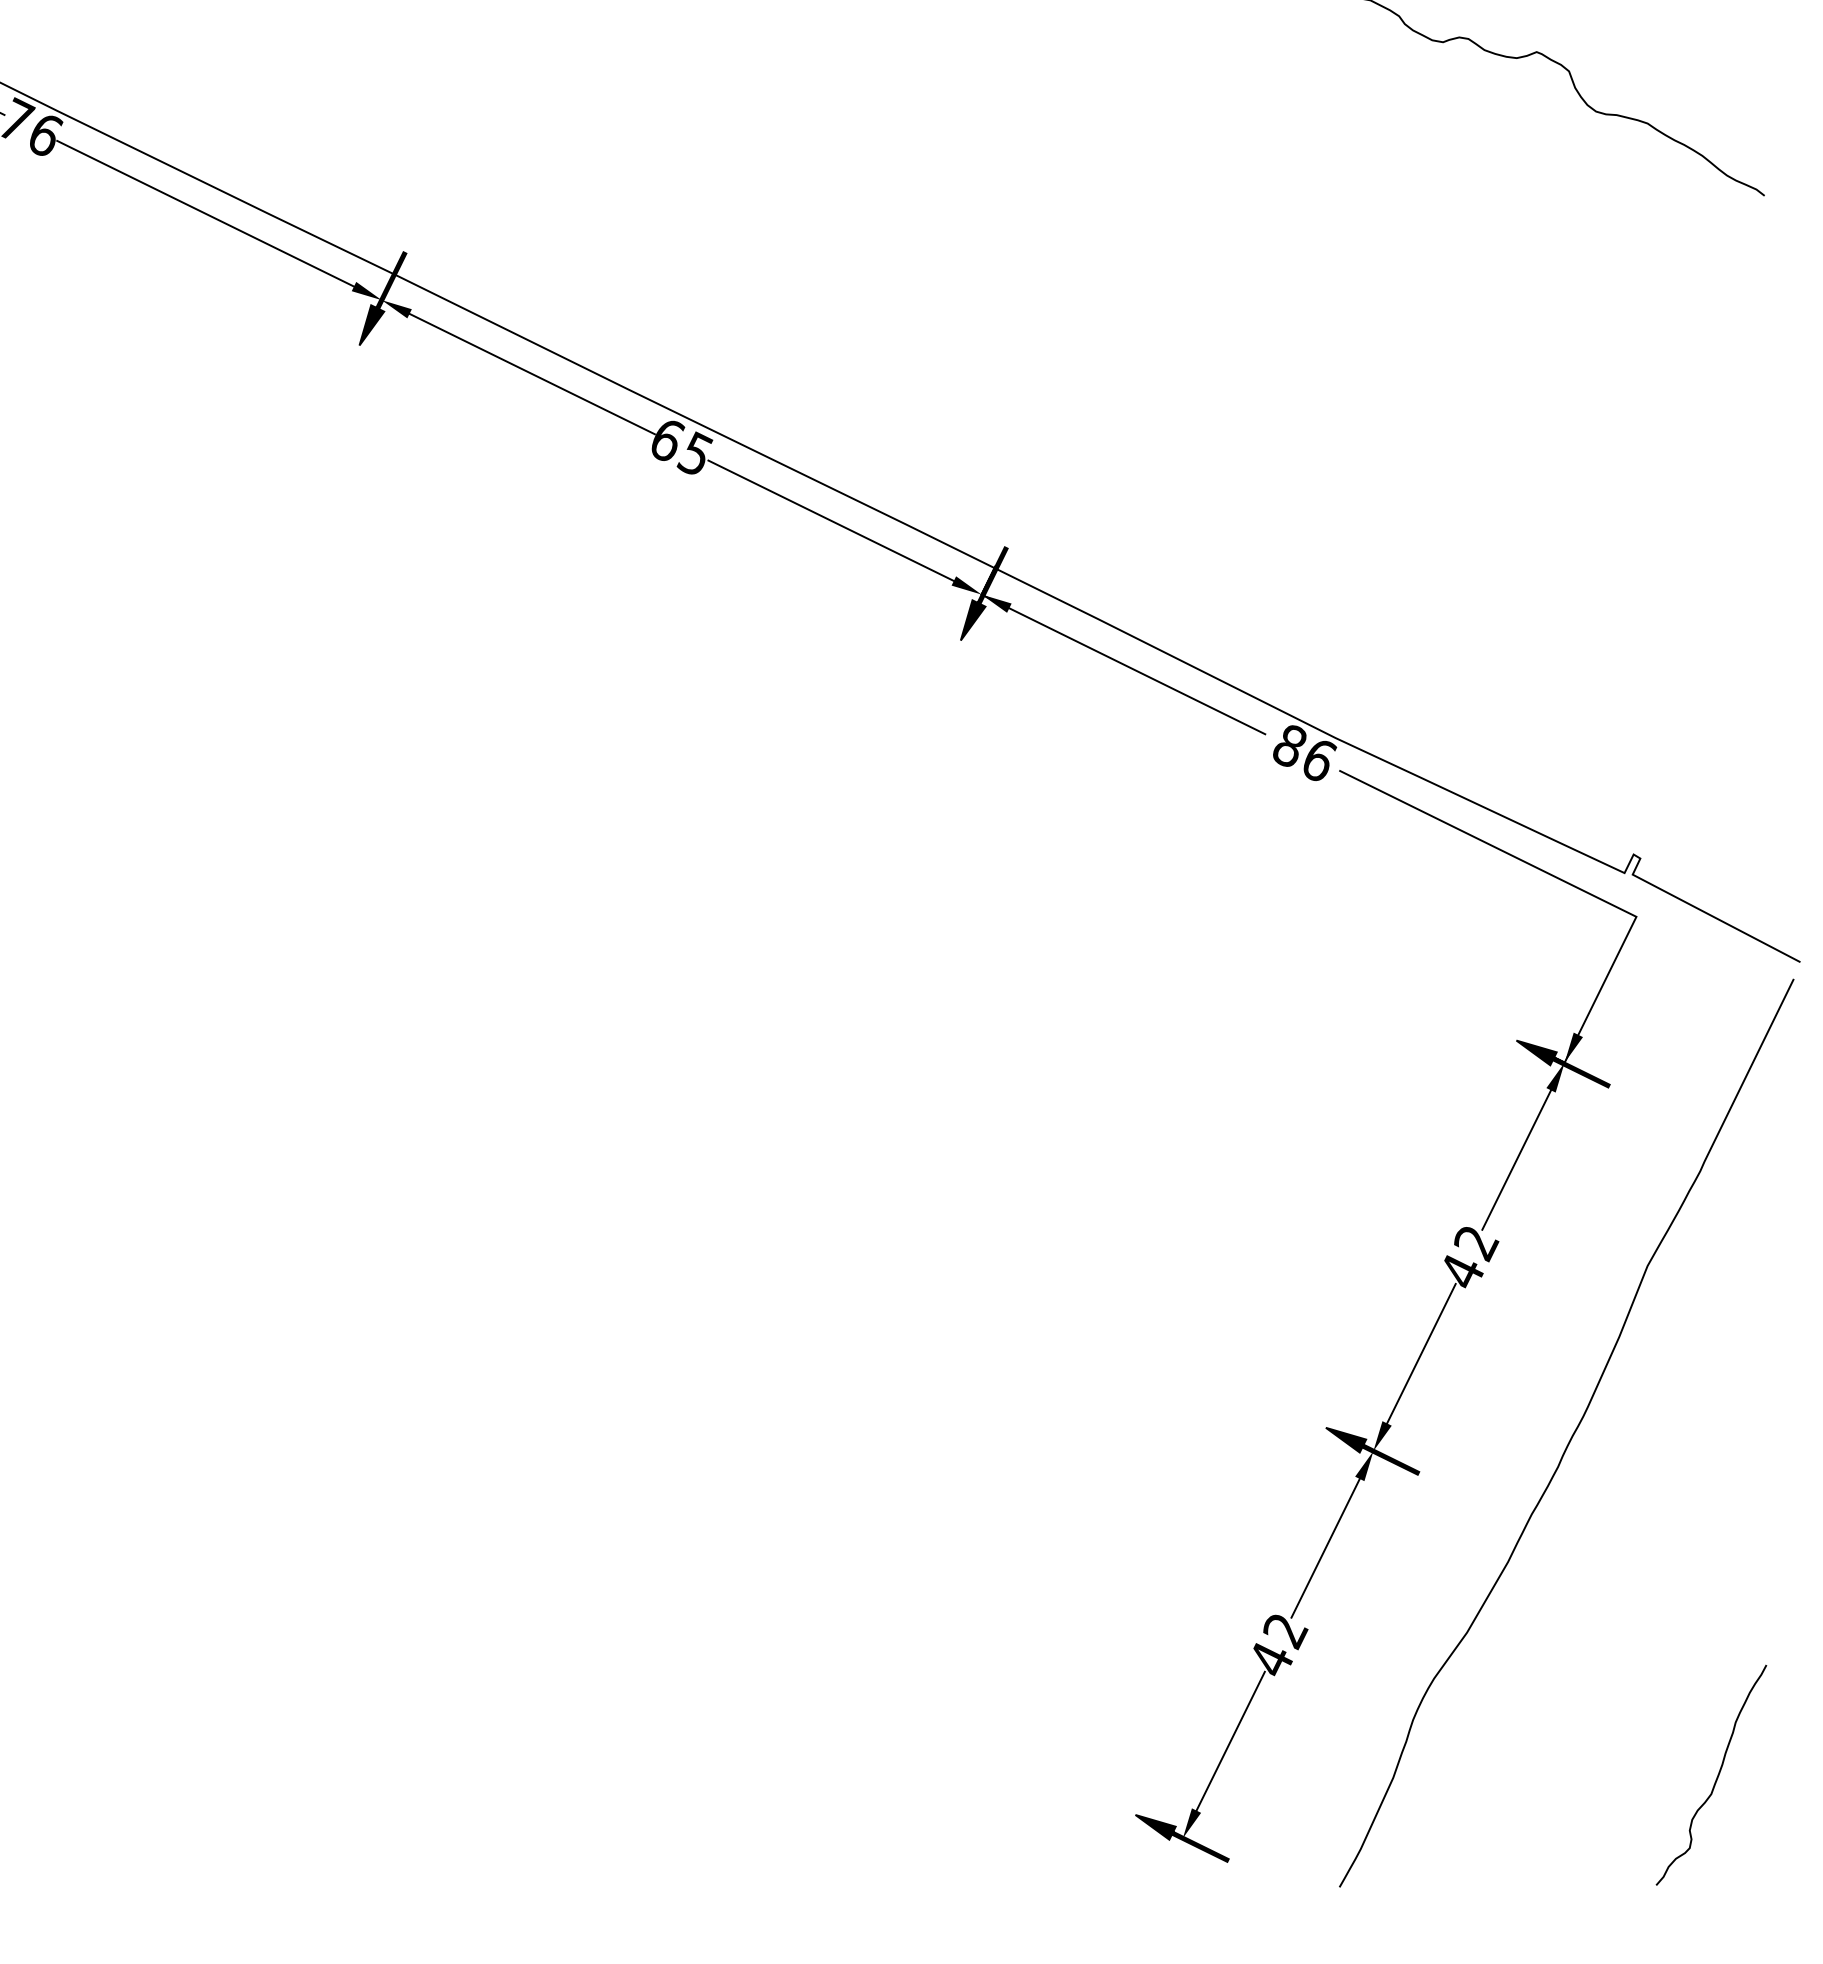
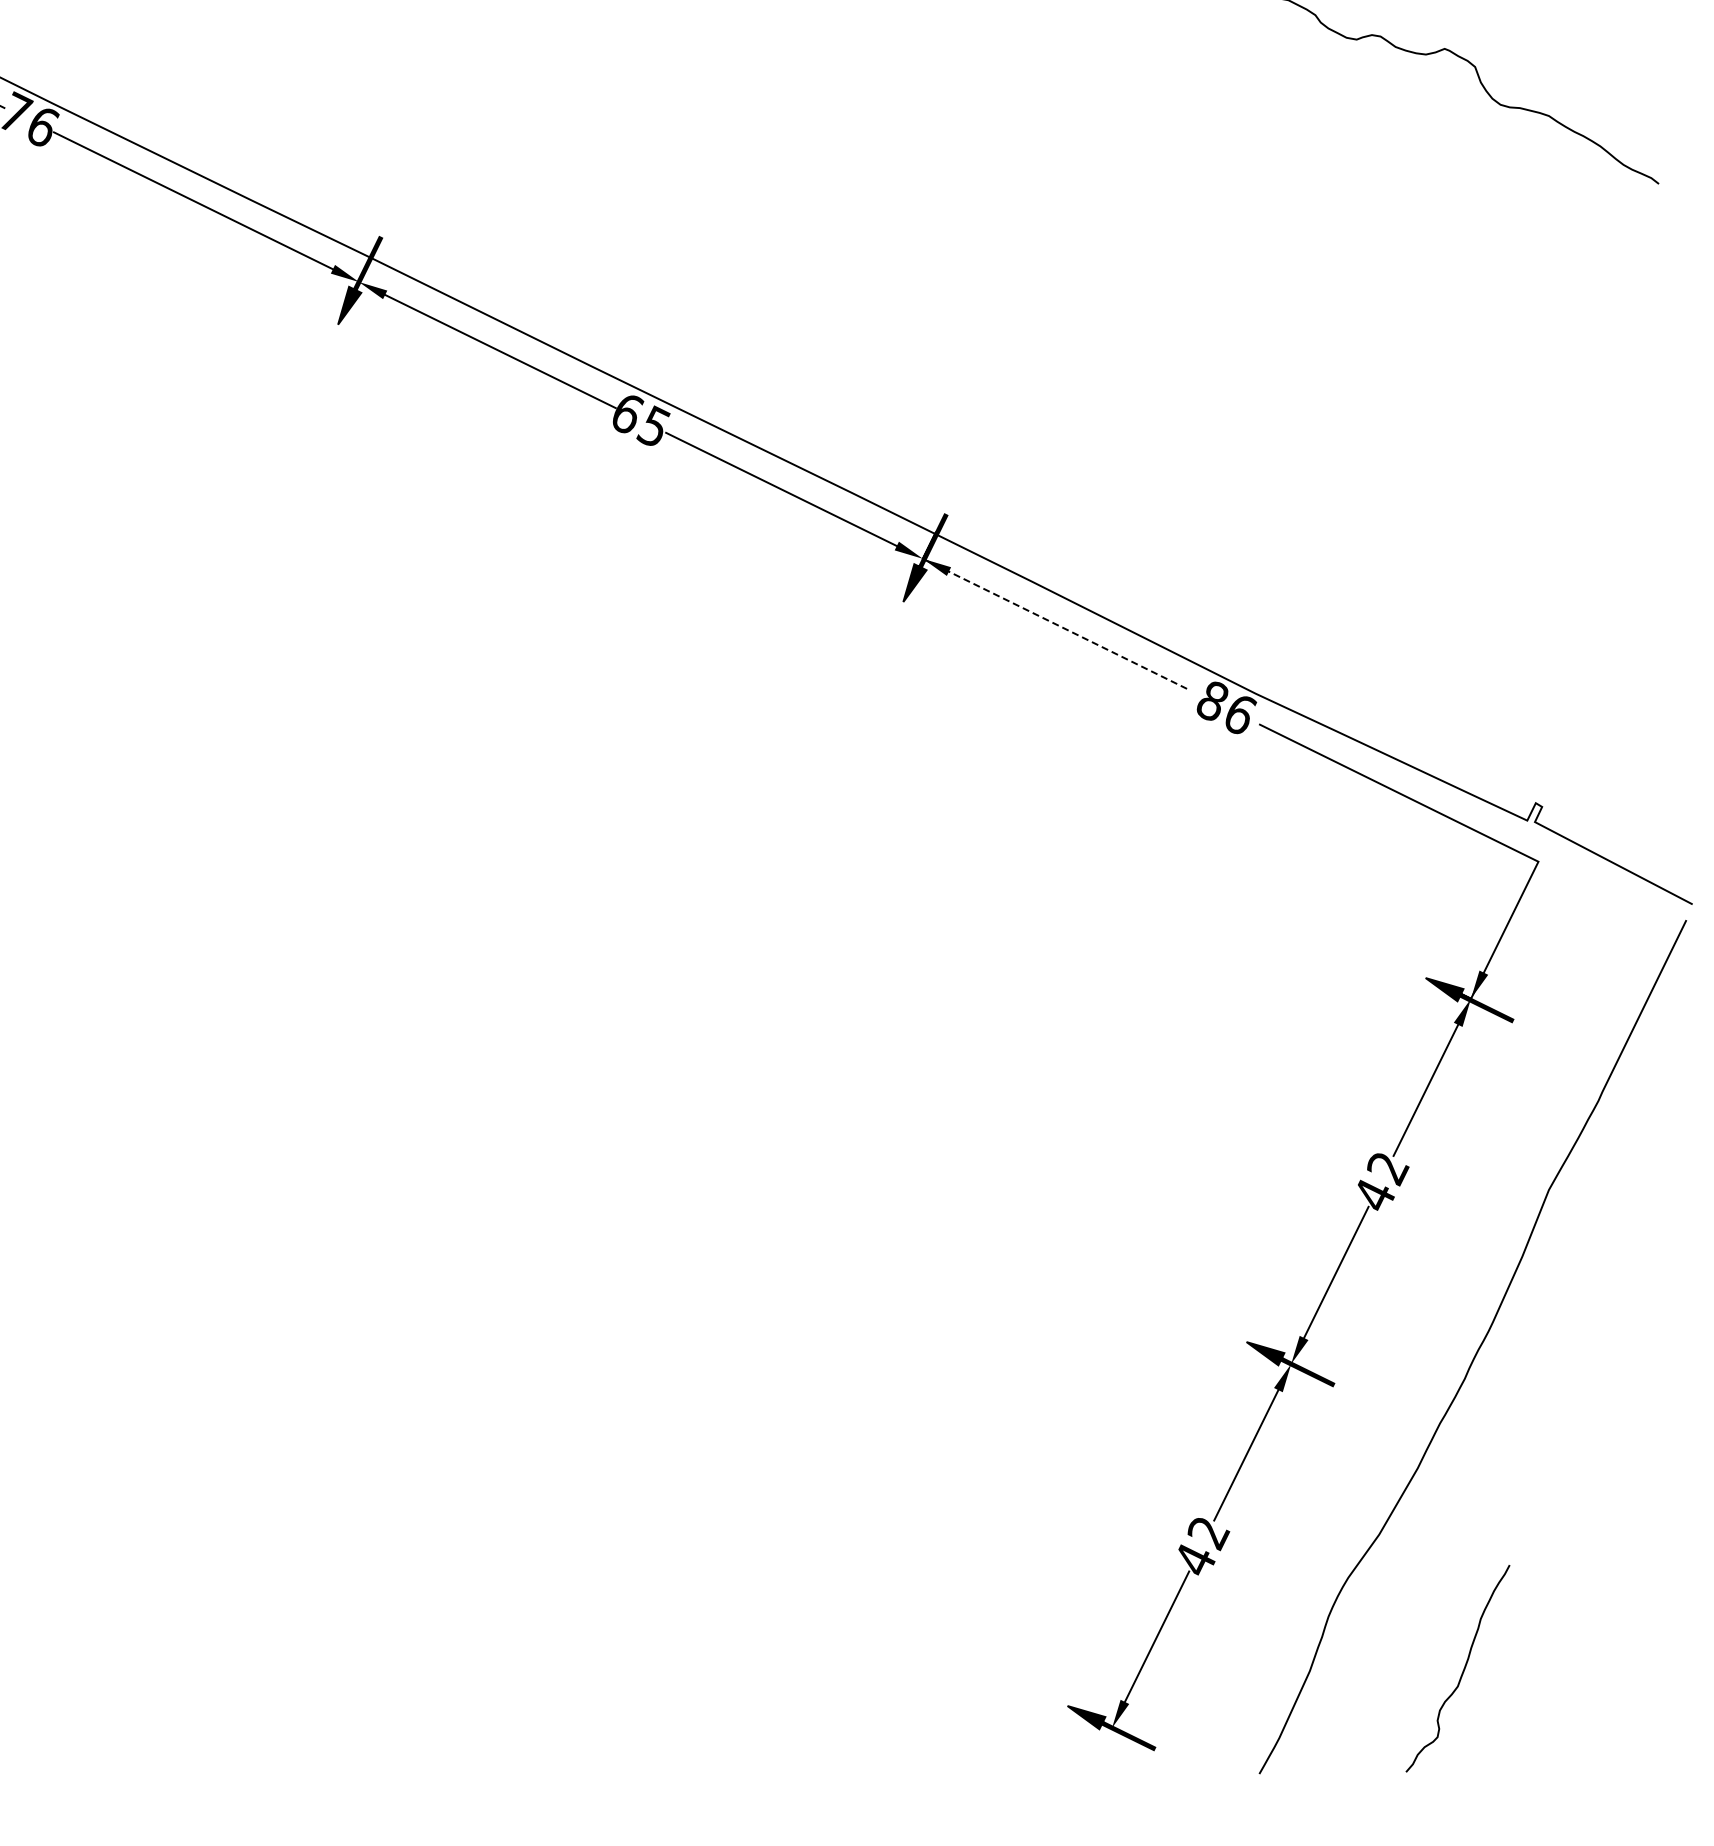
line: (1124, 665) -> (1057, 625), solid -> dashed
curve: (1716, 1777) -> (1462, 1670), moved

